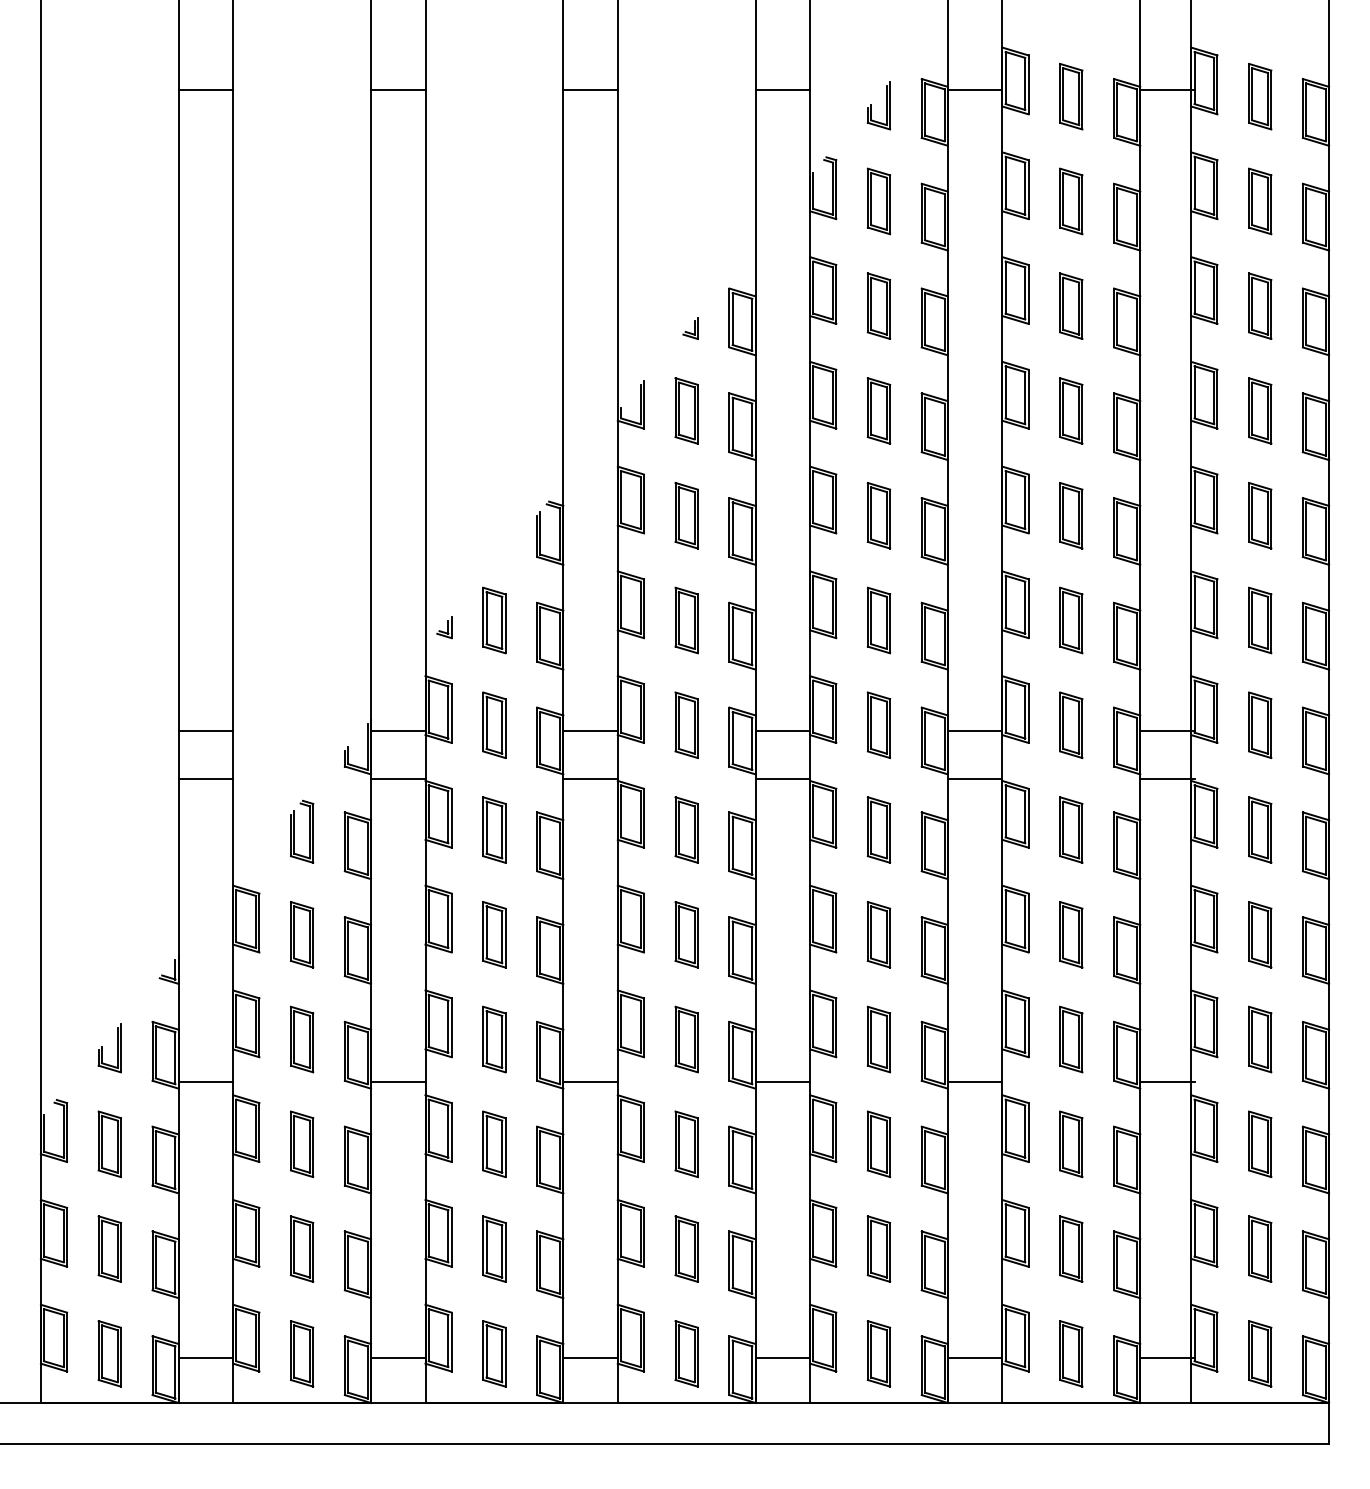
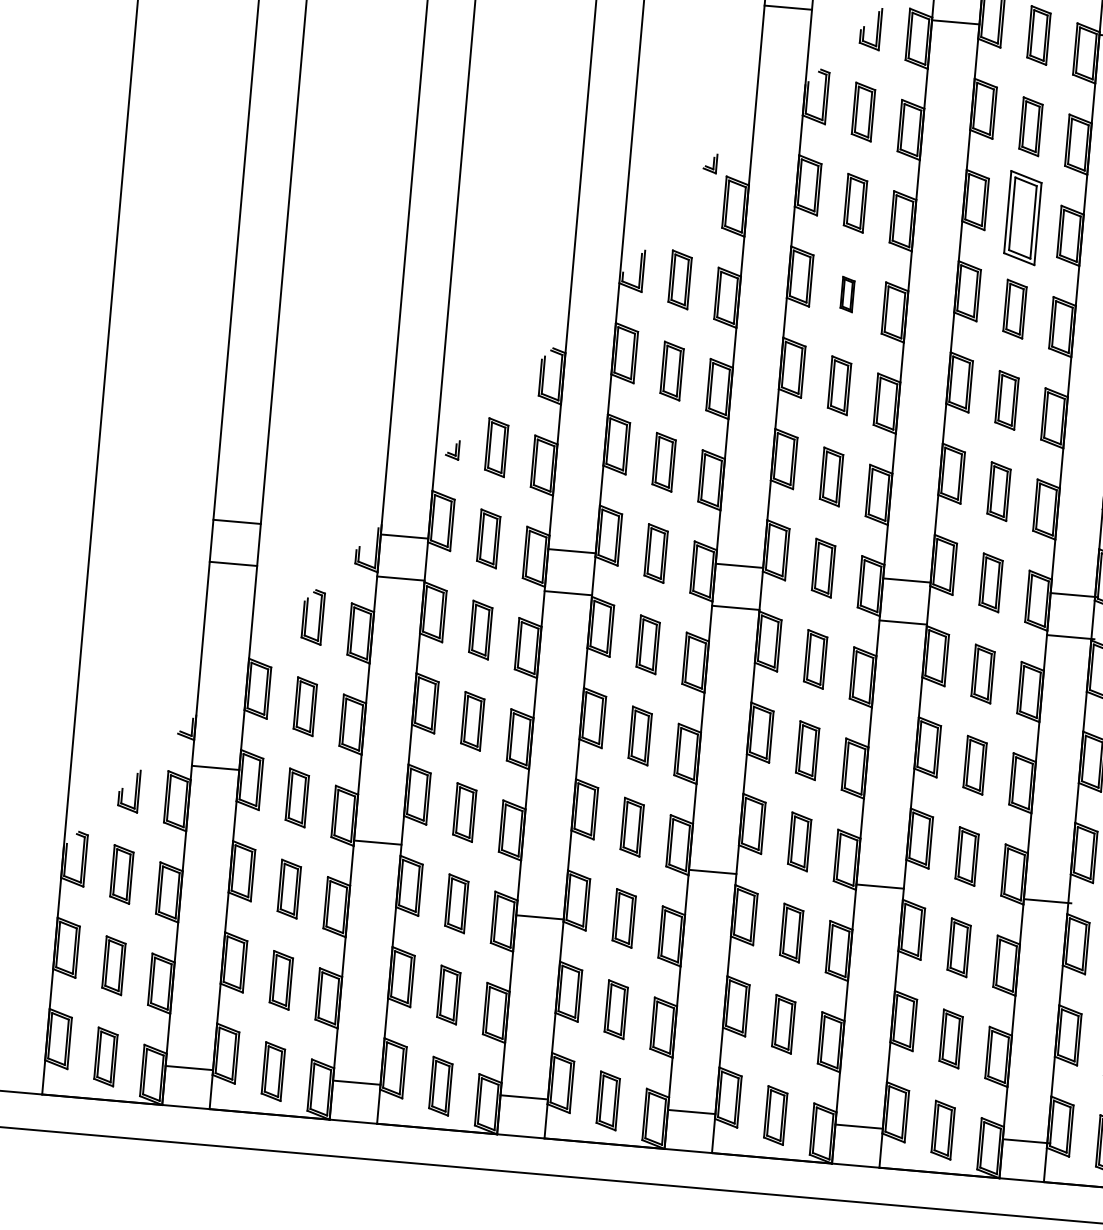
part: (1071, 305) -> (1023, 217), size x1.6
part: (690, 328) -> (710, 163), moved
part: (878, 410) -> (847, 294), size x0.6
line: (205, 1082) -> (215, 767), moved
line: (590, 1082) -> (539, 917), moved

